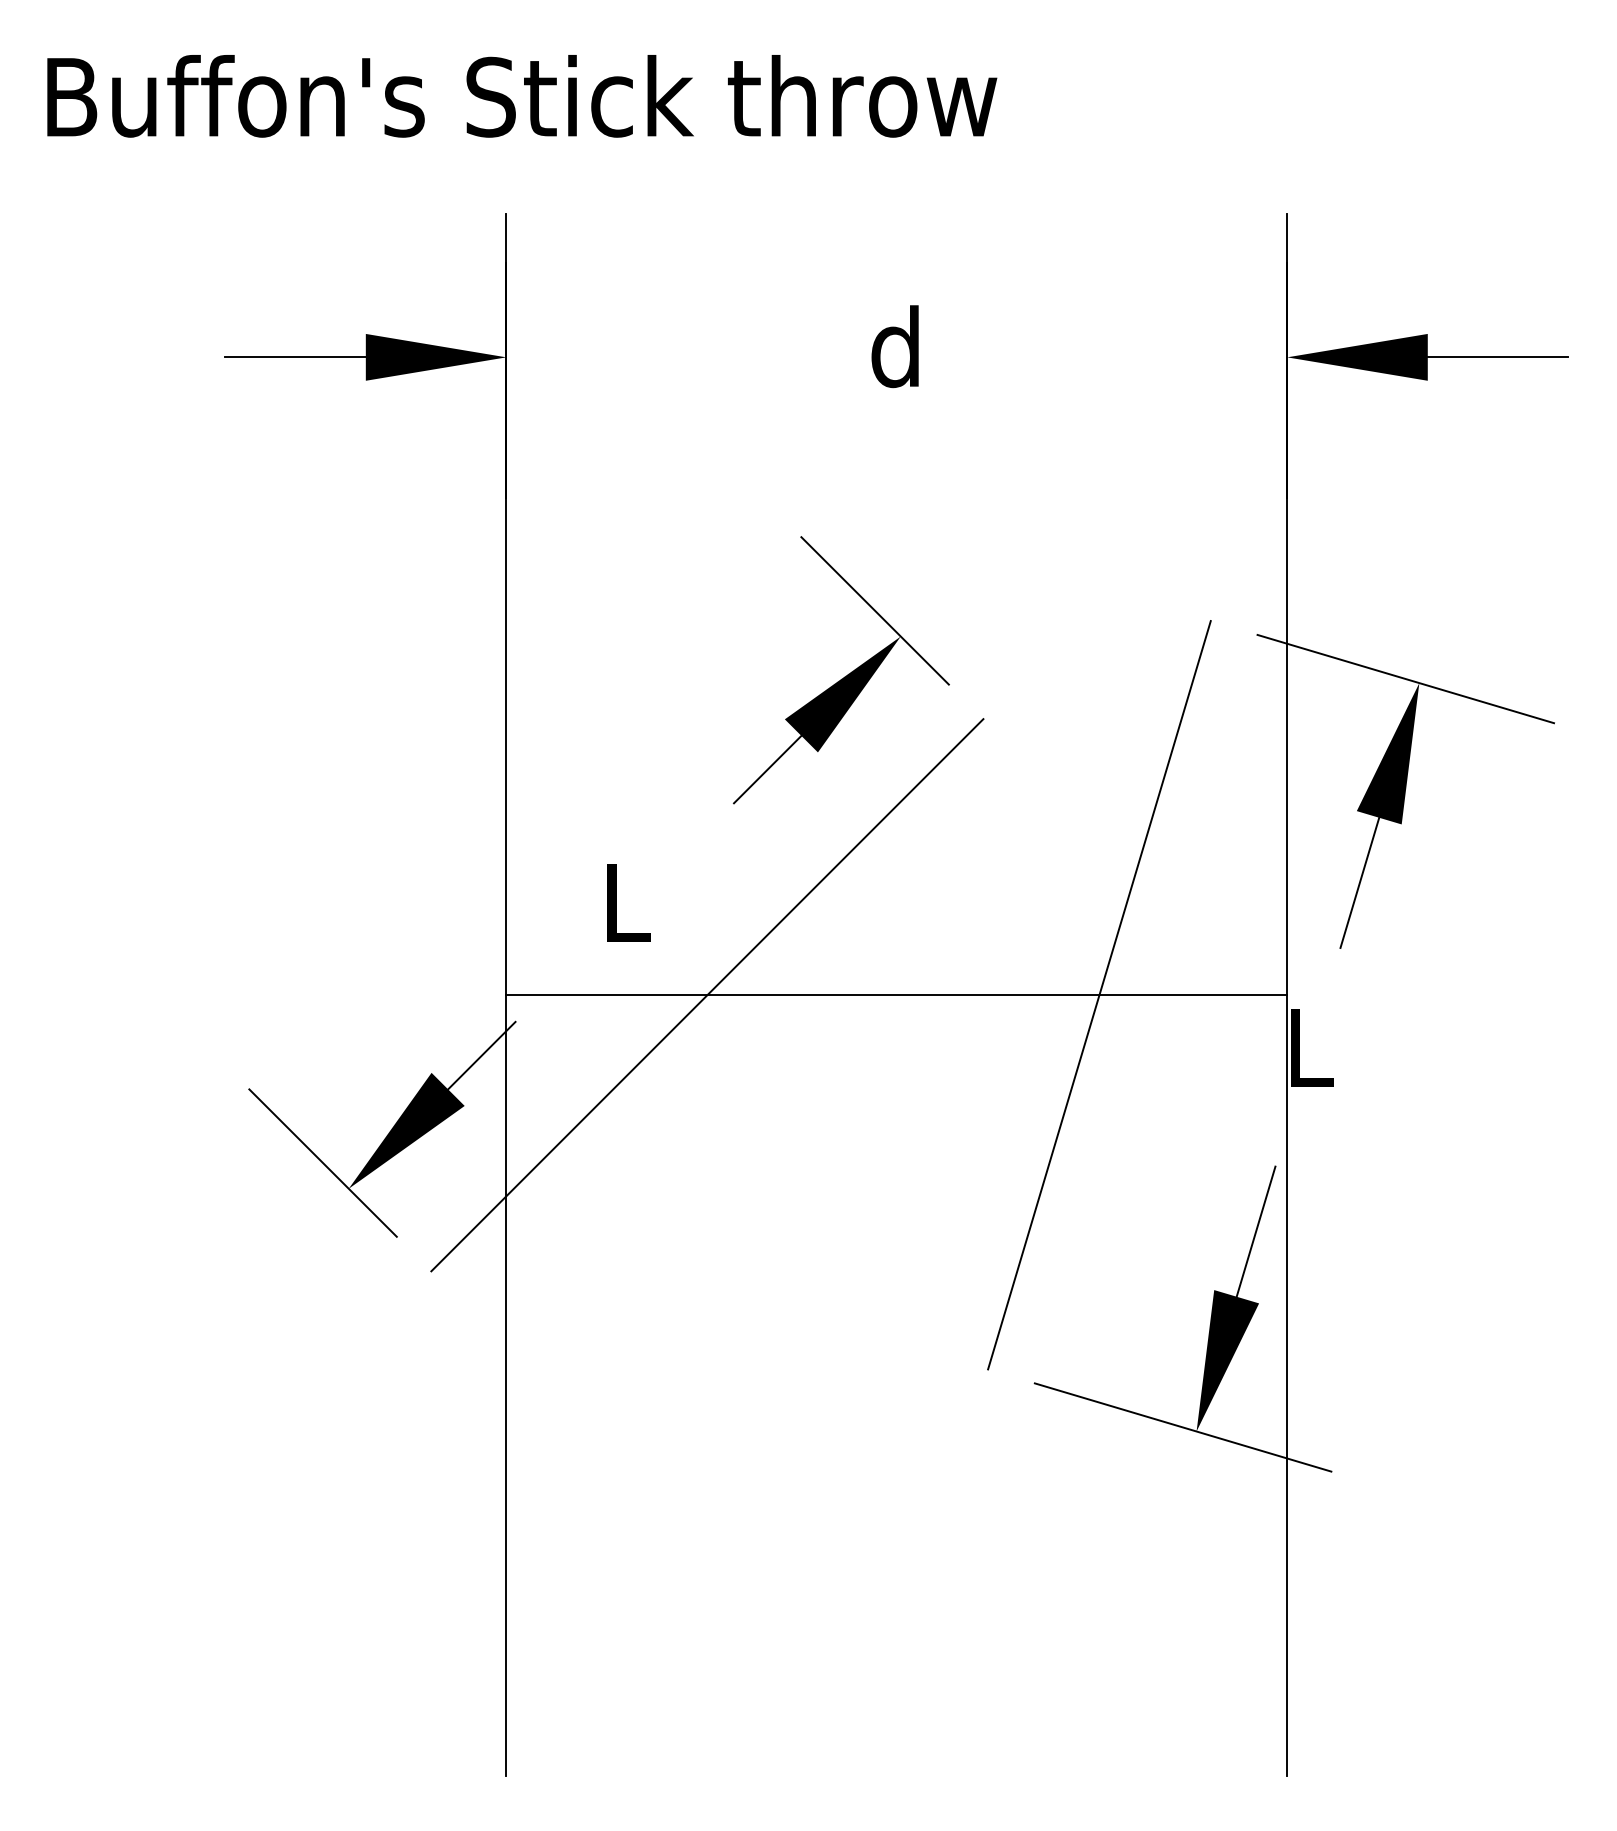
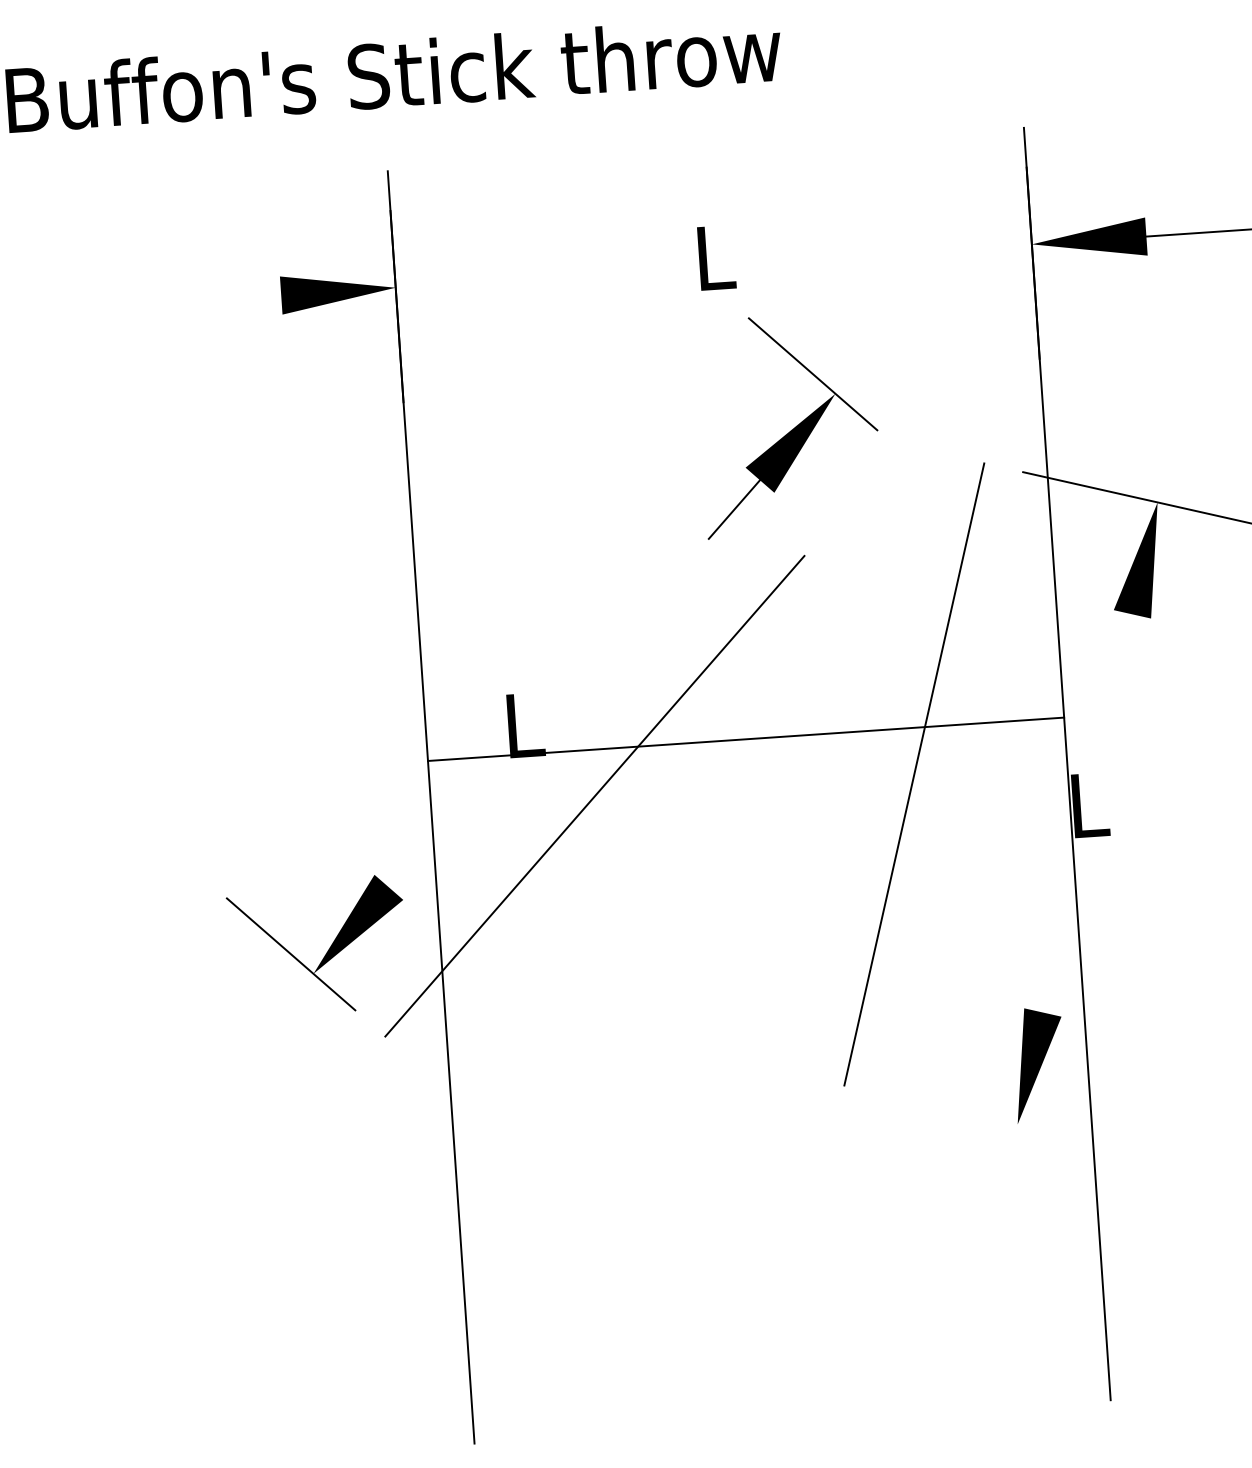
text: (896, 346) -> (712, 257), d -> L
line: (295, 357) -> (223, 299), removed
part: (844, 676) -> (791, 429), moved
line: (1359, 882) -> (1119, 668), removed
line: (896, 995) -> (745, 739), moved
line: (481, 1055) -> (414, 857), removed
line: (1255, 1231) -> (1054, 958), removed
line: (1182, 1427) -> (1005, 1122), removed

